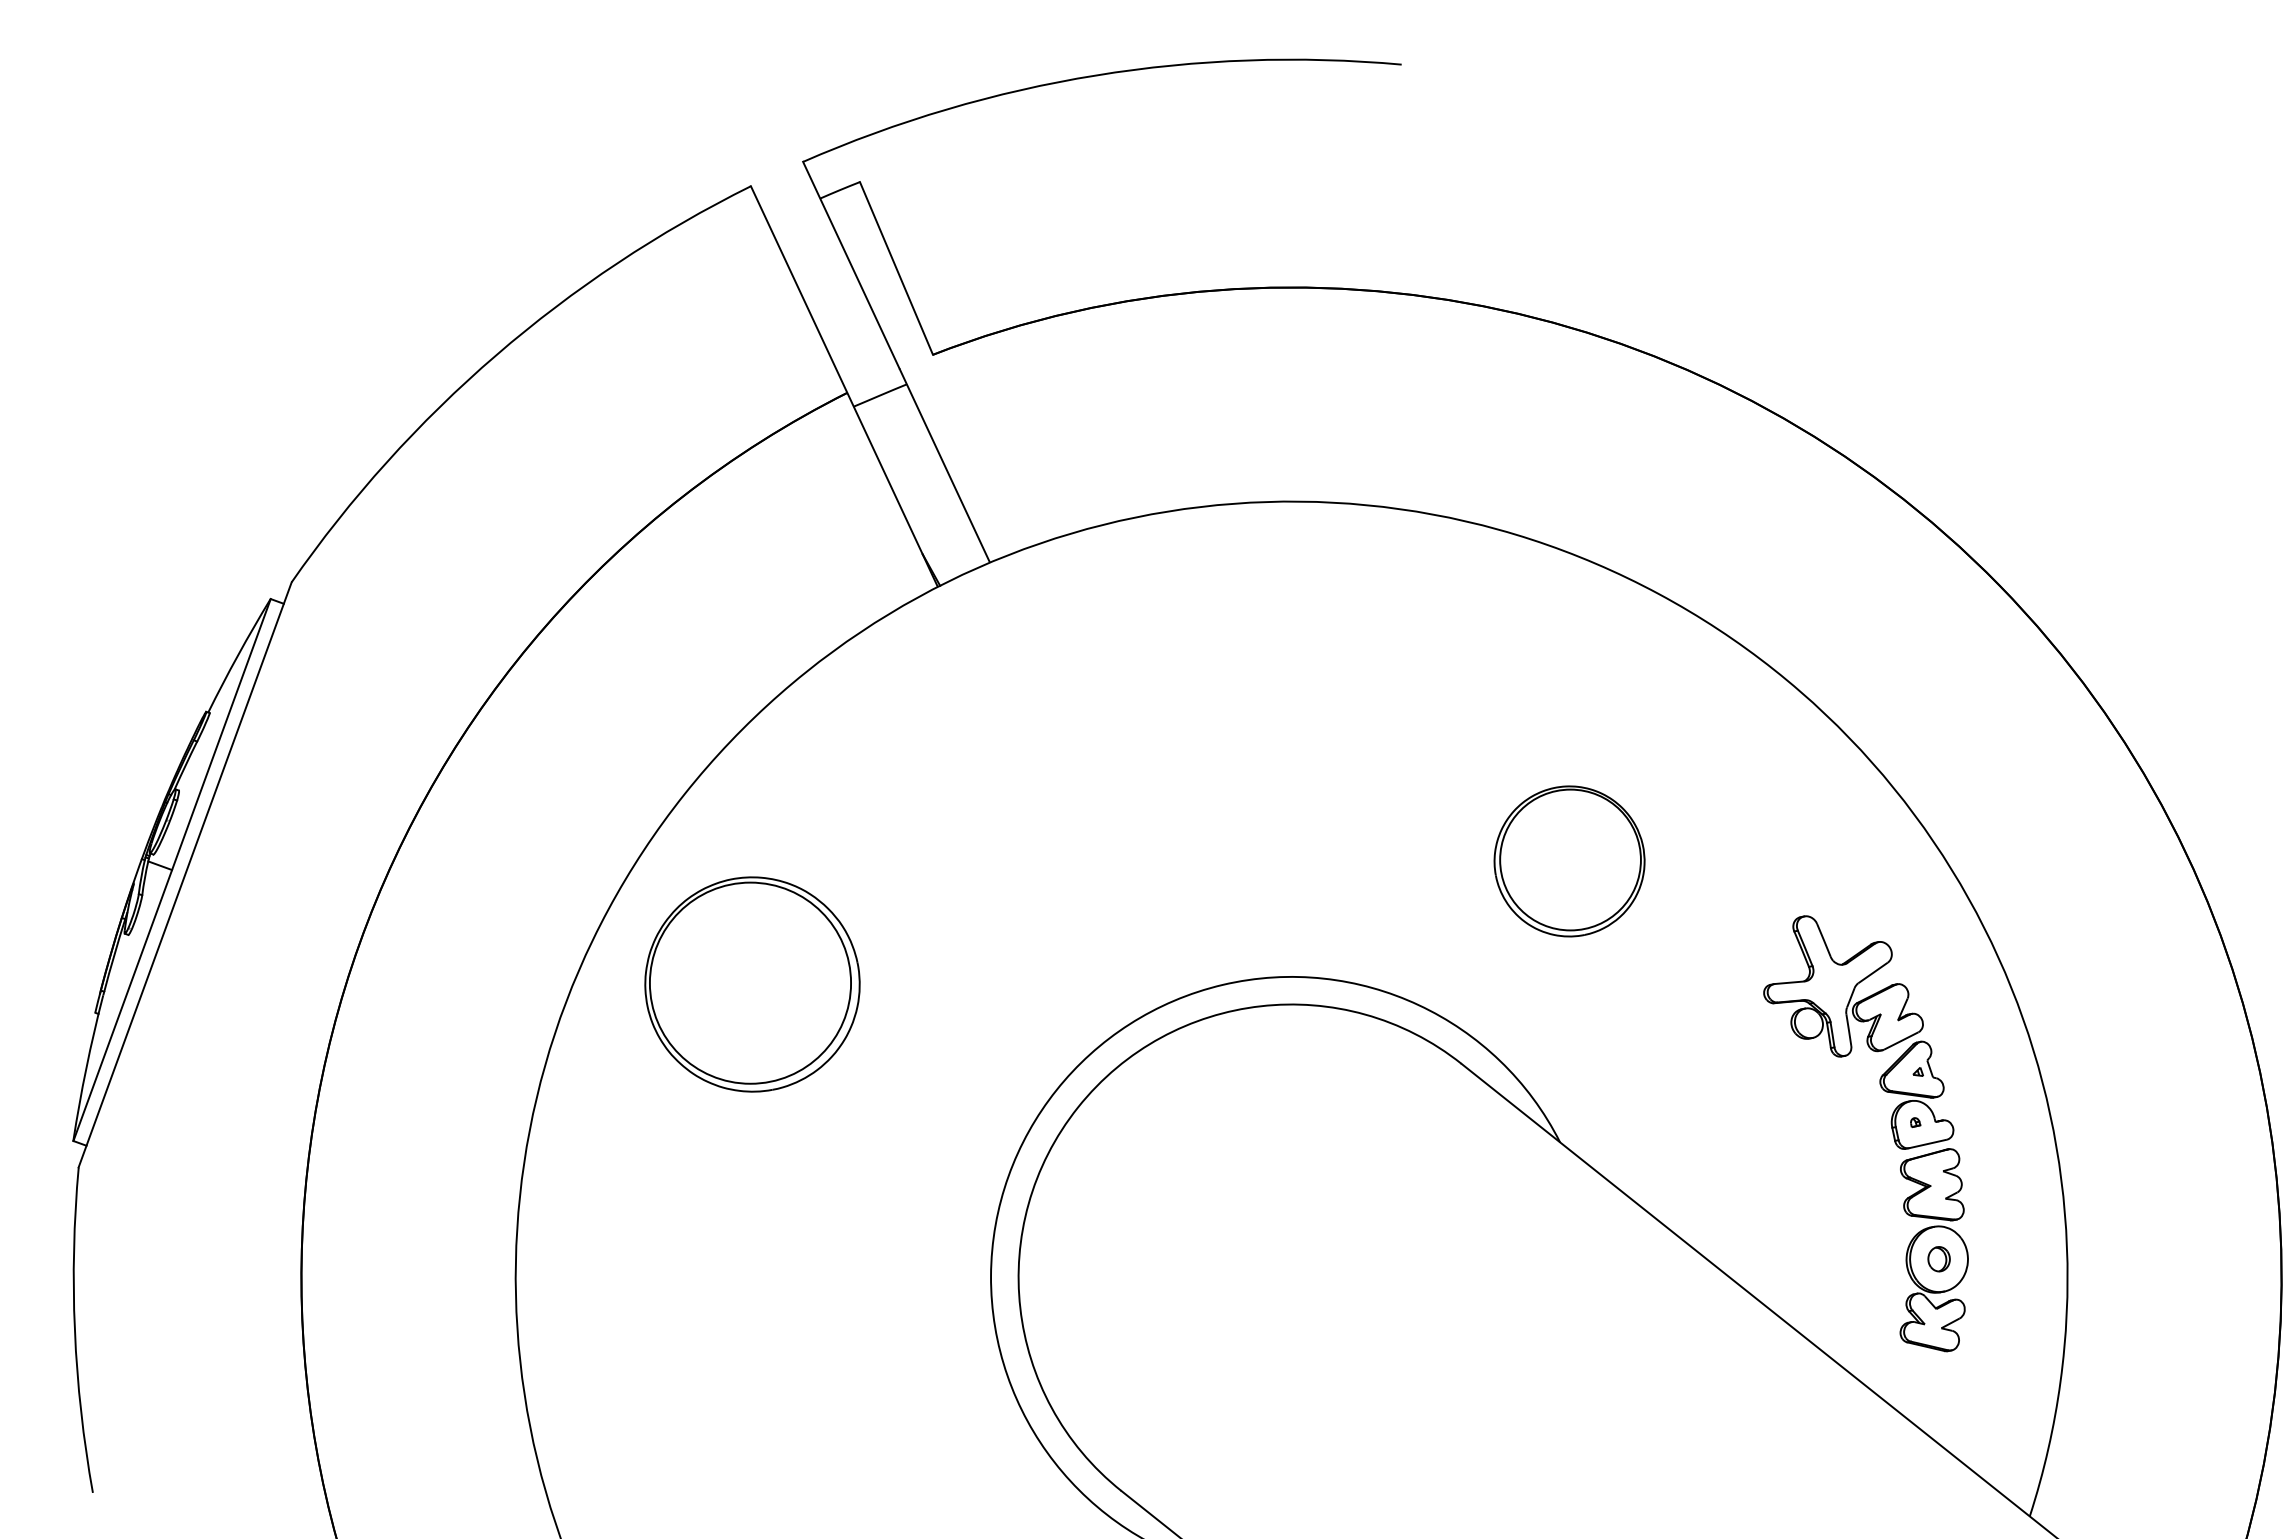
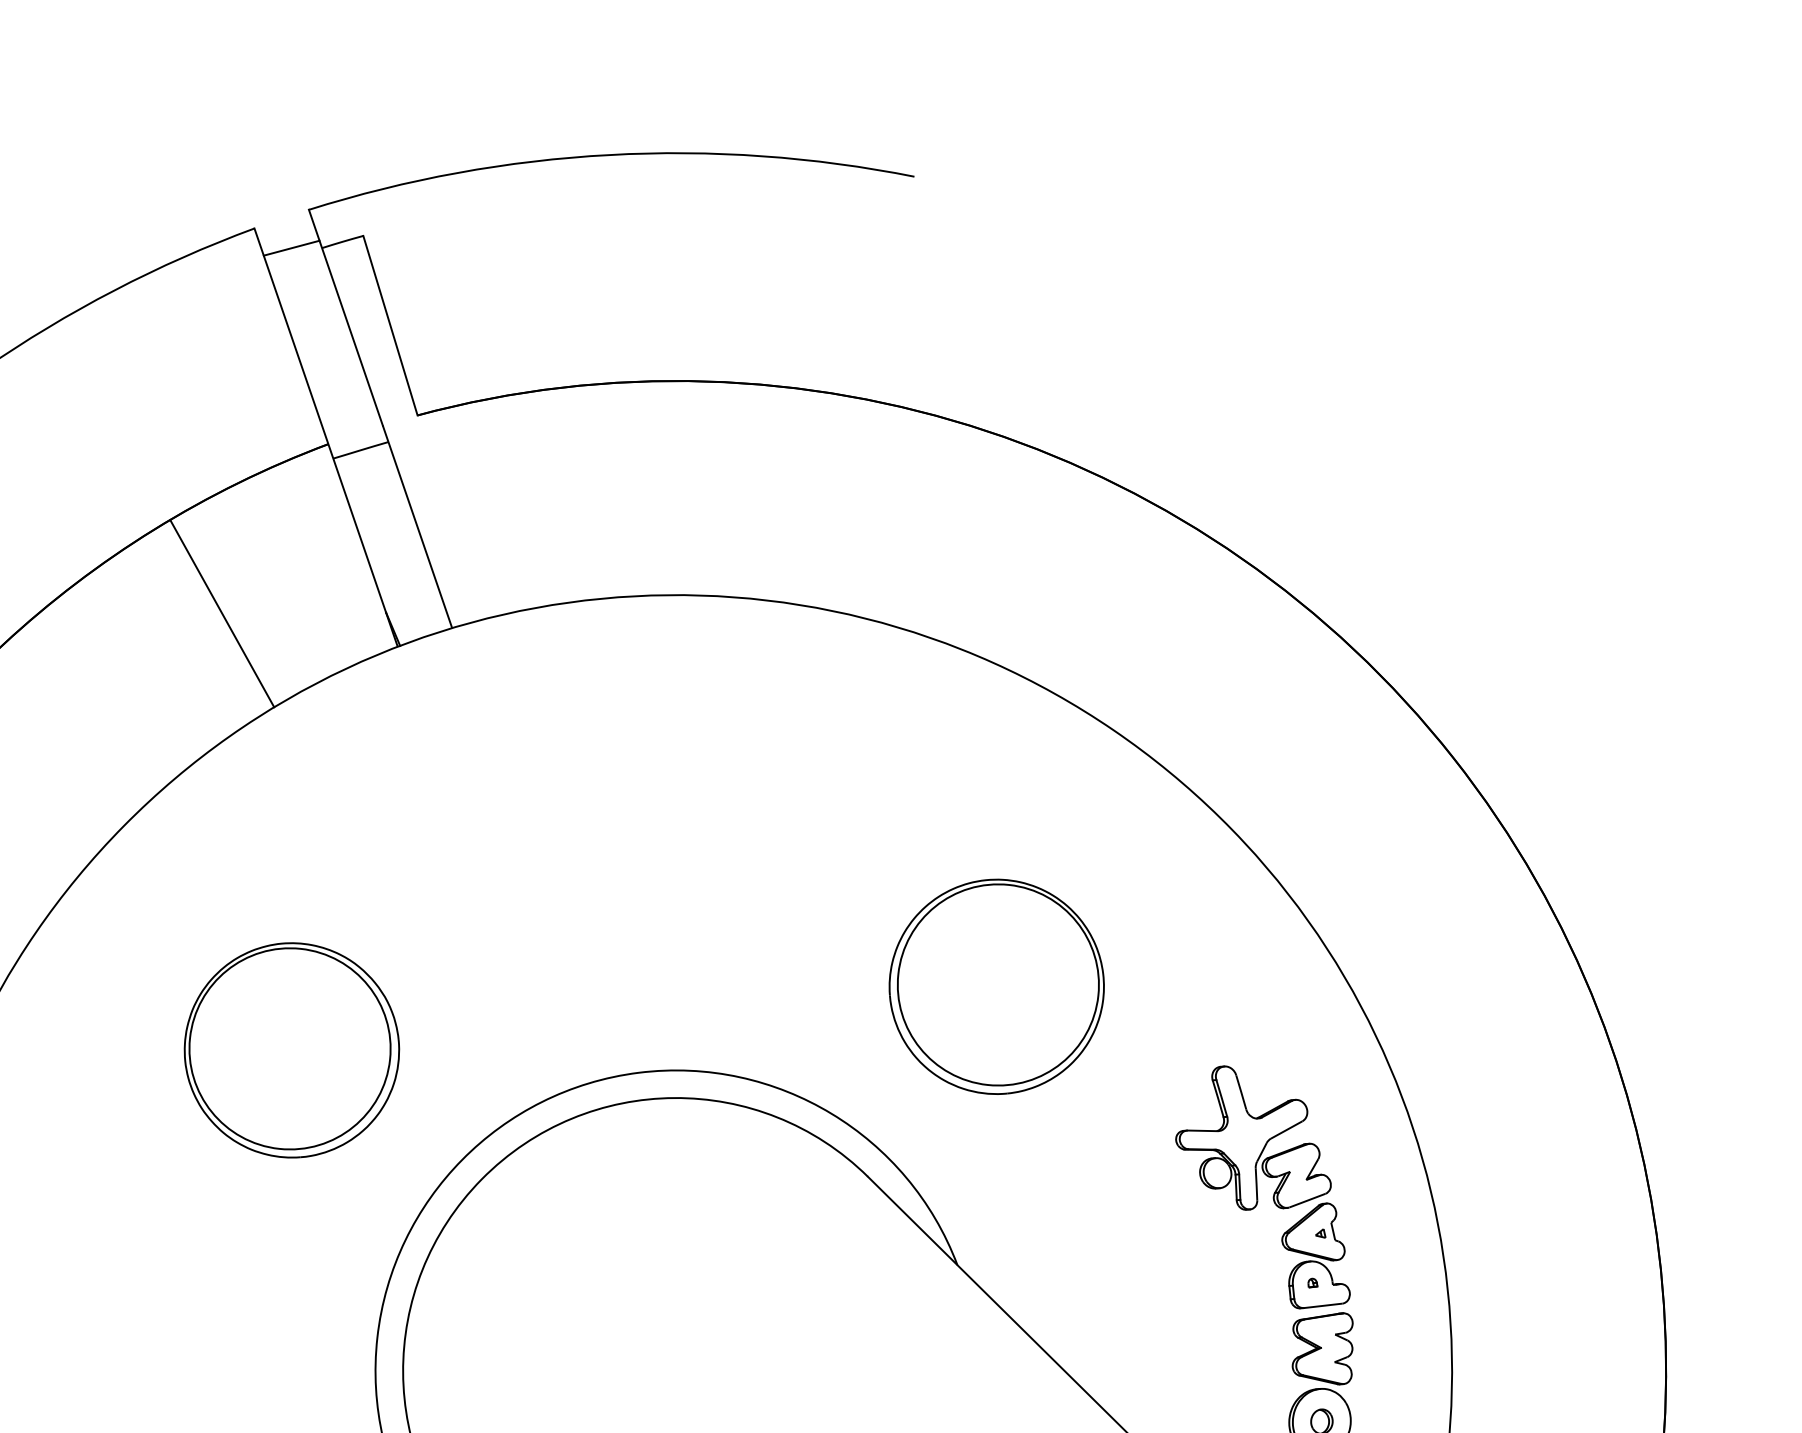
line: (789, 201) -> (291, 247), added
line: (759, 572) -> (221, 613), added
part: (1569, 861) -> (996, 986), size x1.43
part: (752, 984) -> (291, 1050), moved

